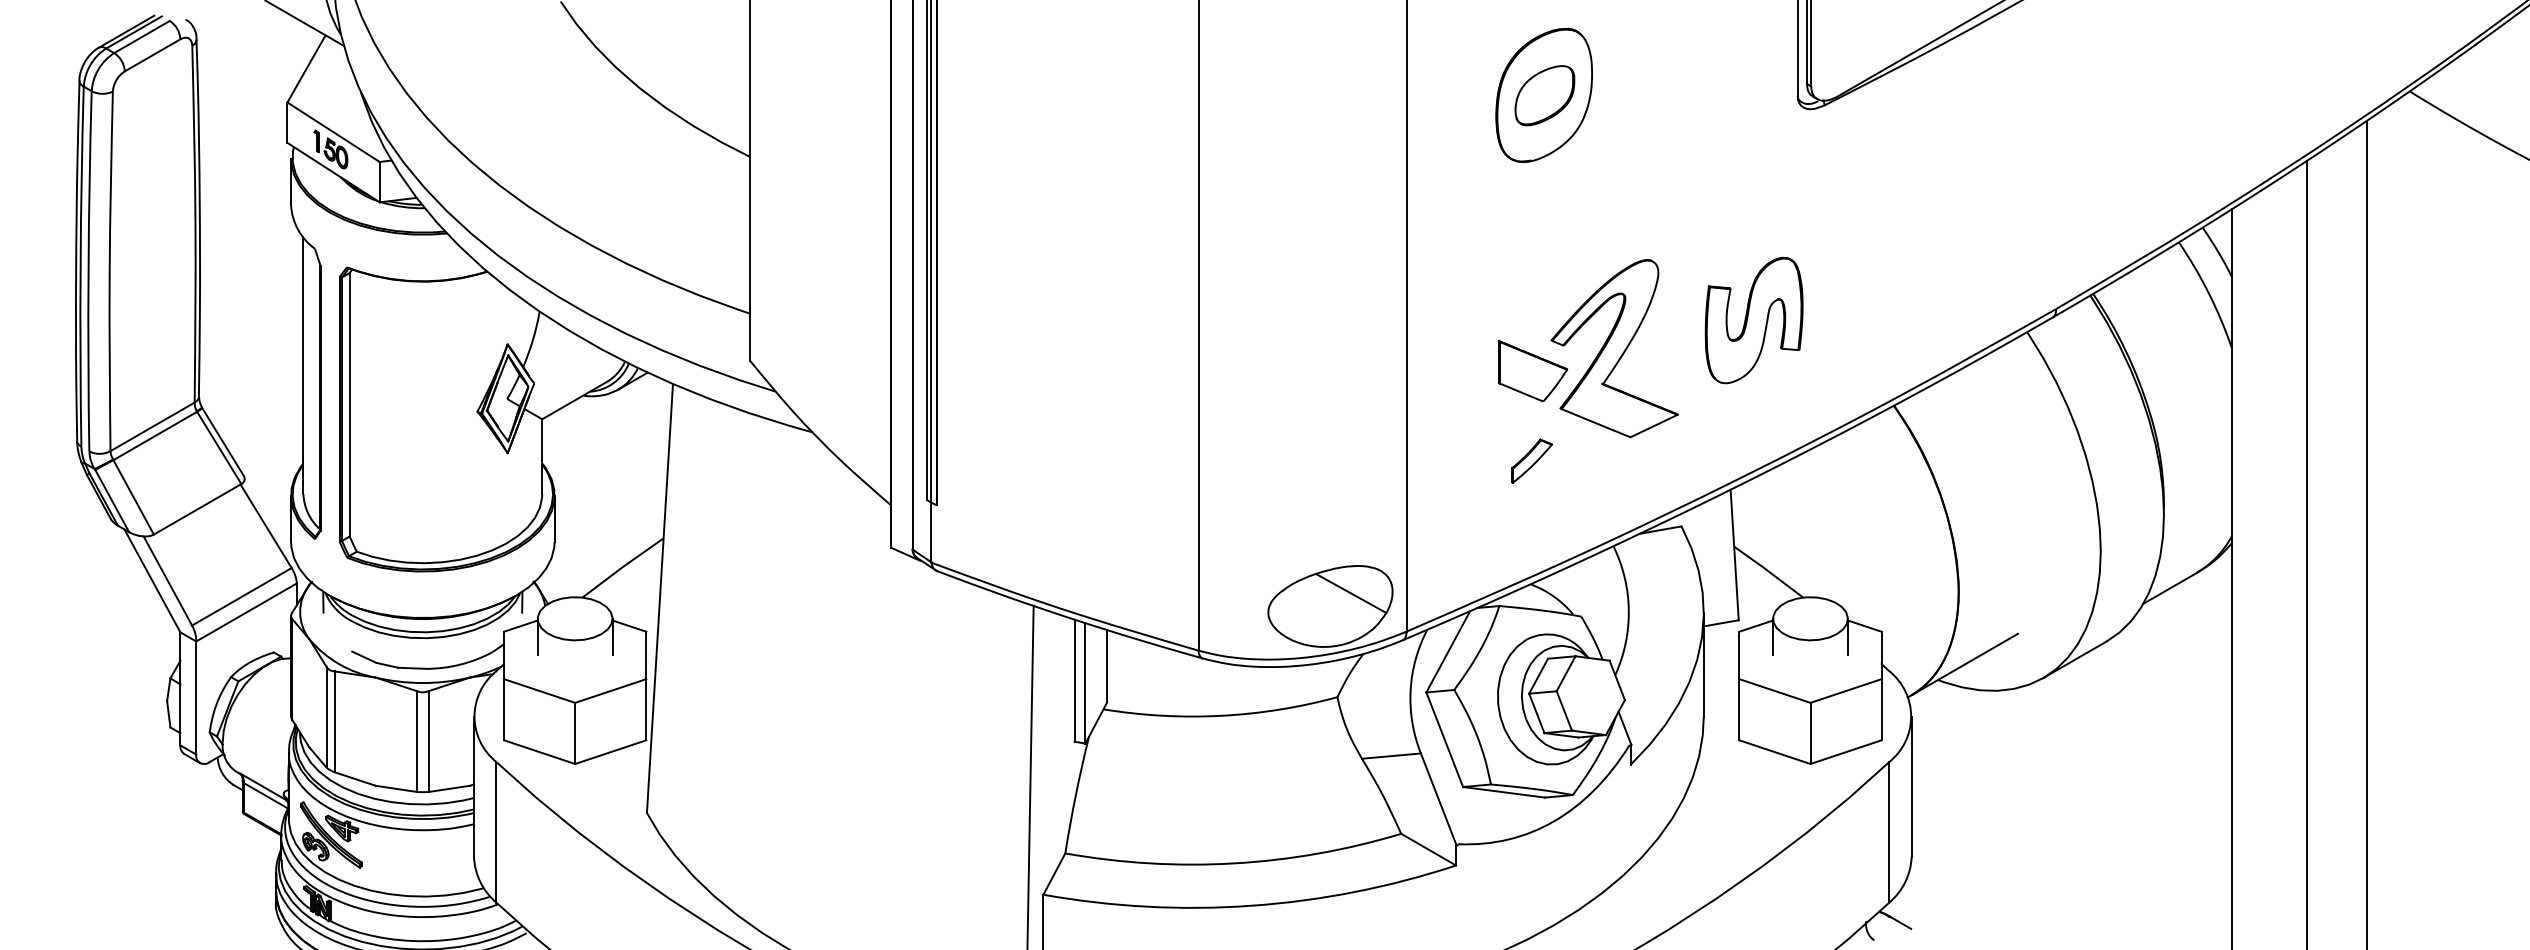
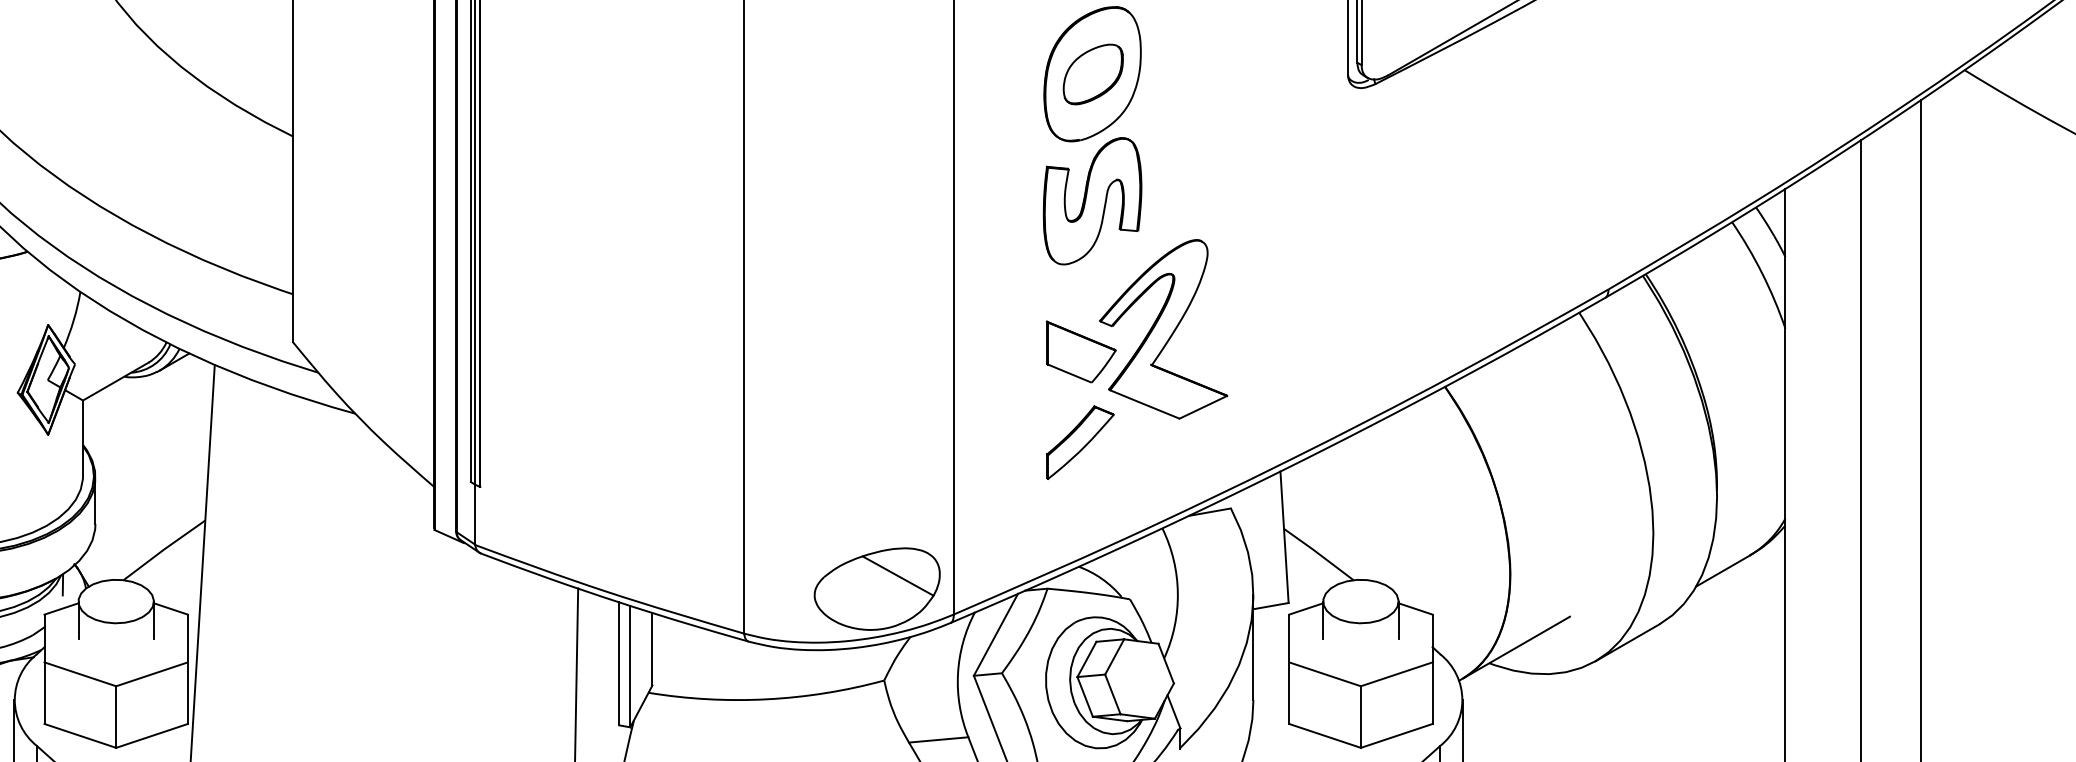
part: (1753, 320) -> (1091, 201), moved
part: (1531, 461) -> (1079, 443), size x1.67

